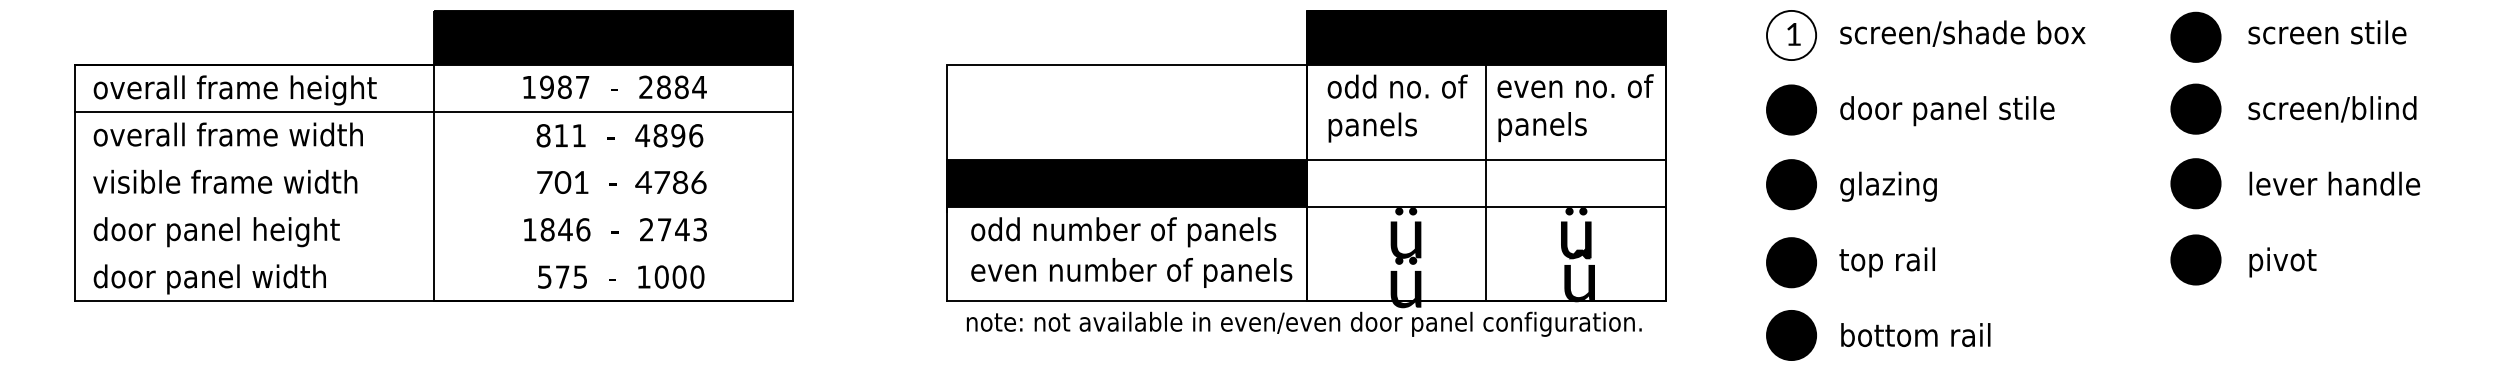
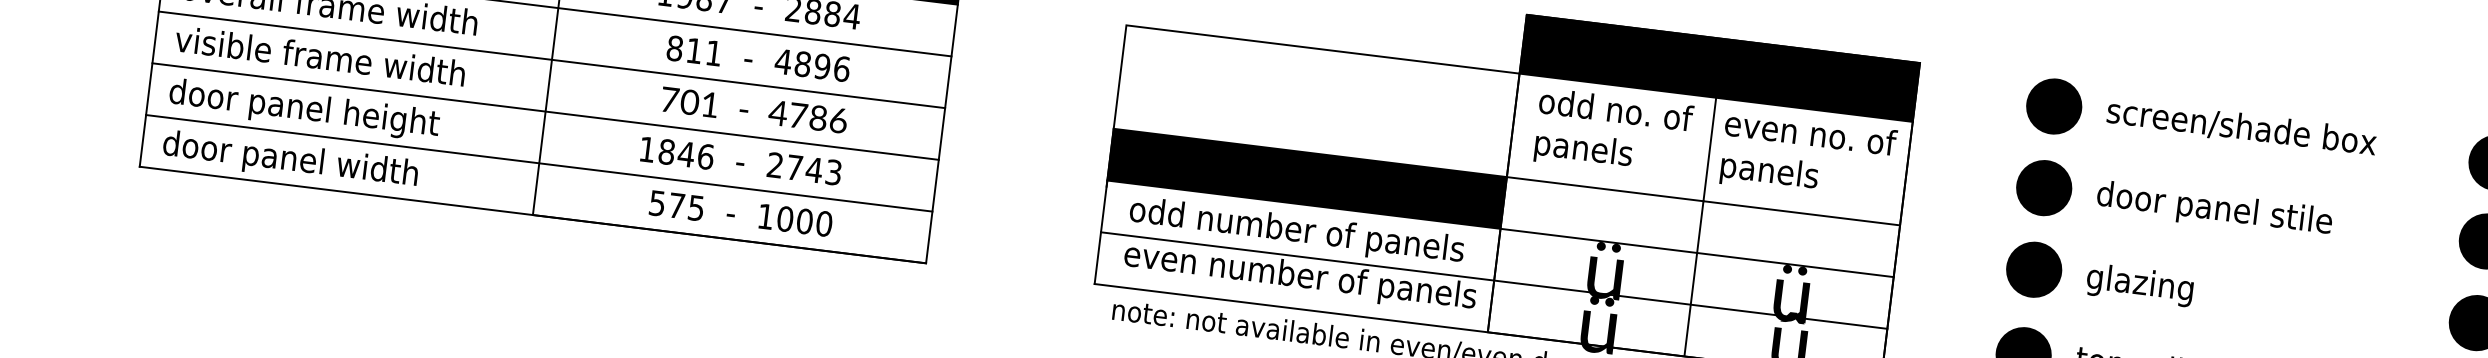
fill: (1791, 35) -> (2054, 106), added
line: (433, 159) -> (551, 59), added
line: (433, 206) -> (544, 111), added
line: (433, 254) -> (538, 163), added
line: (1306, 254) -> (1493, 281), added

